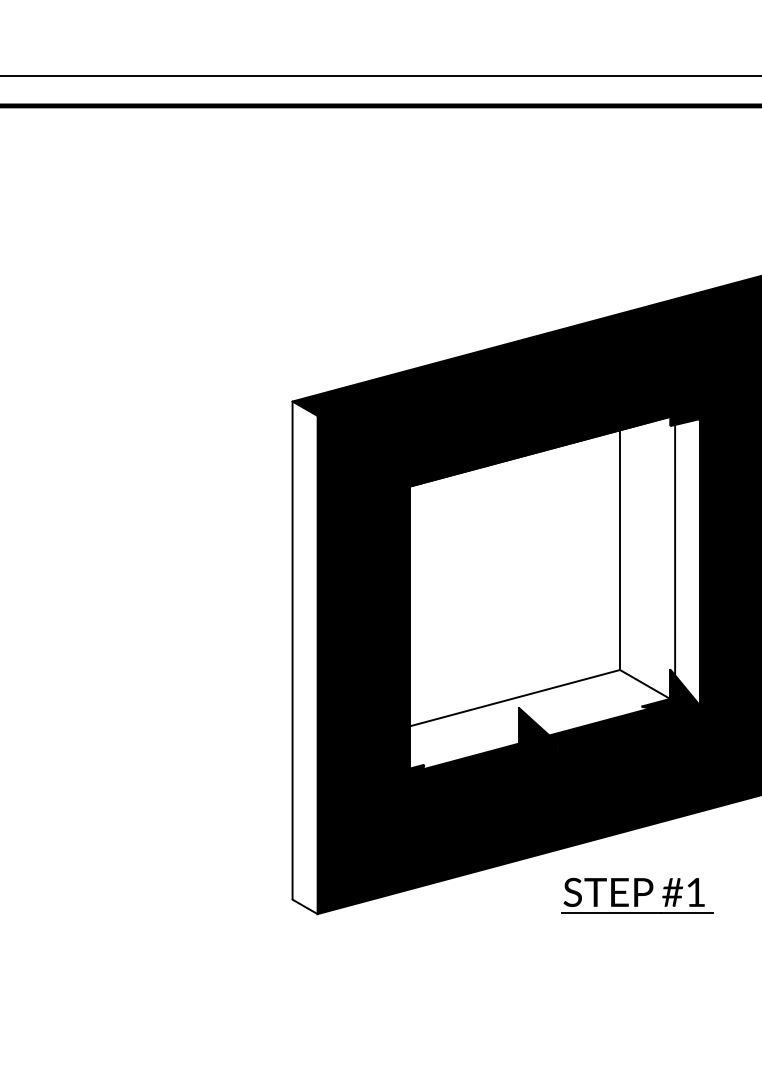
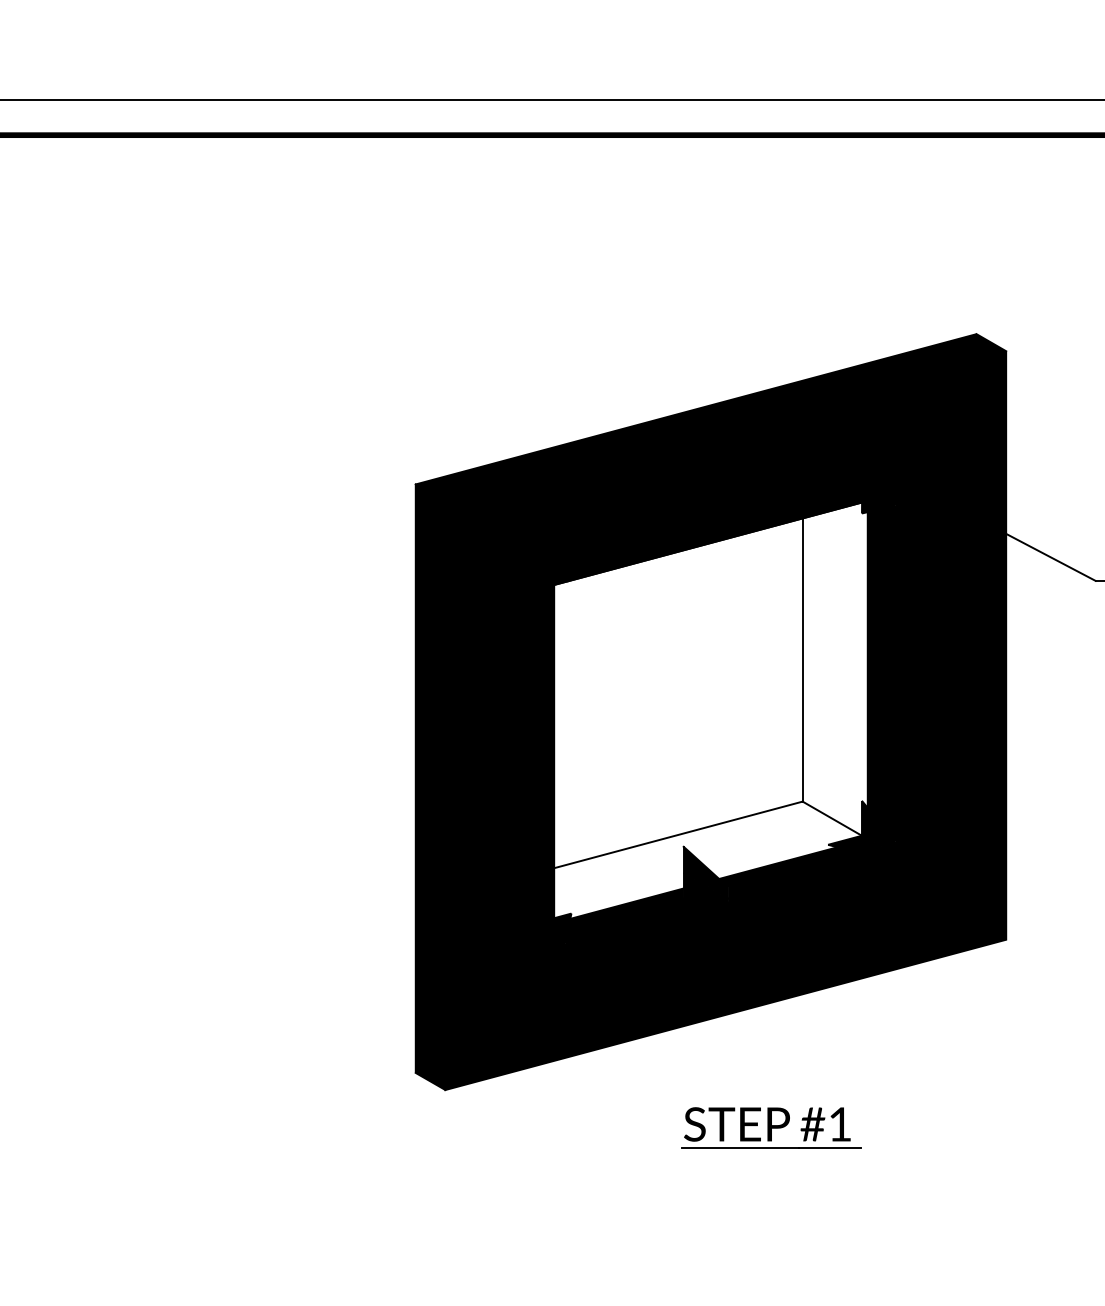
fill: (687, 561) -> (882, 673), added
fill: (305, 658) -> (430, 787), added
part: (637, 895) -> (771, 1127), moved

